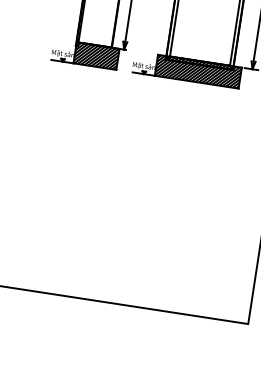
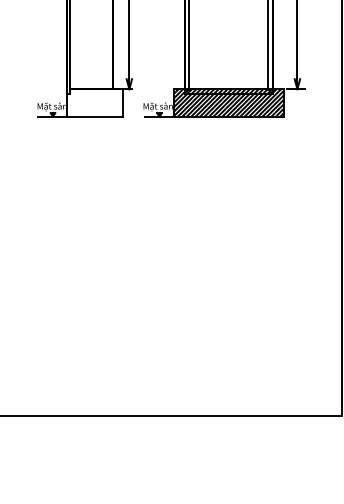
hatch: (96, 55) -> (95, 102), removed

